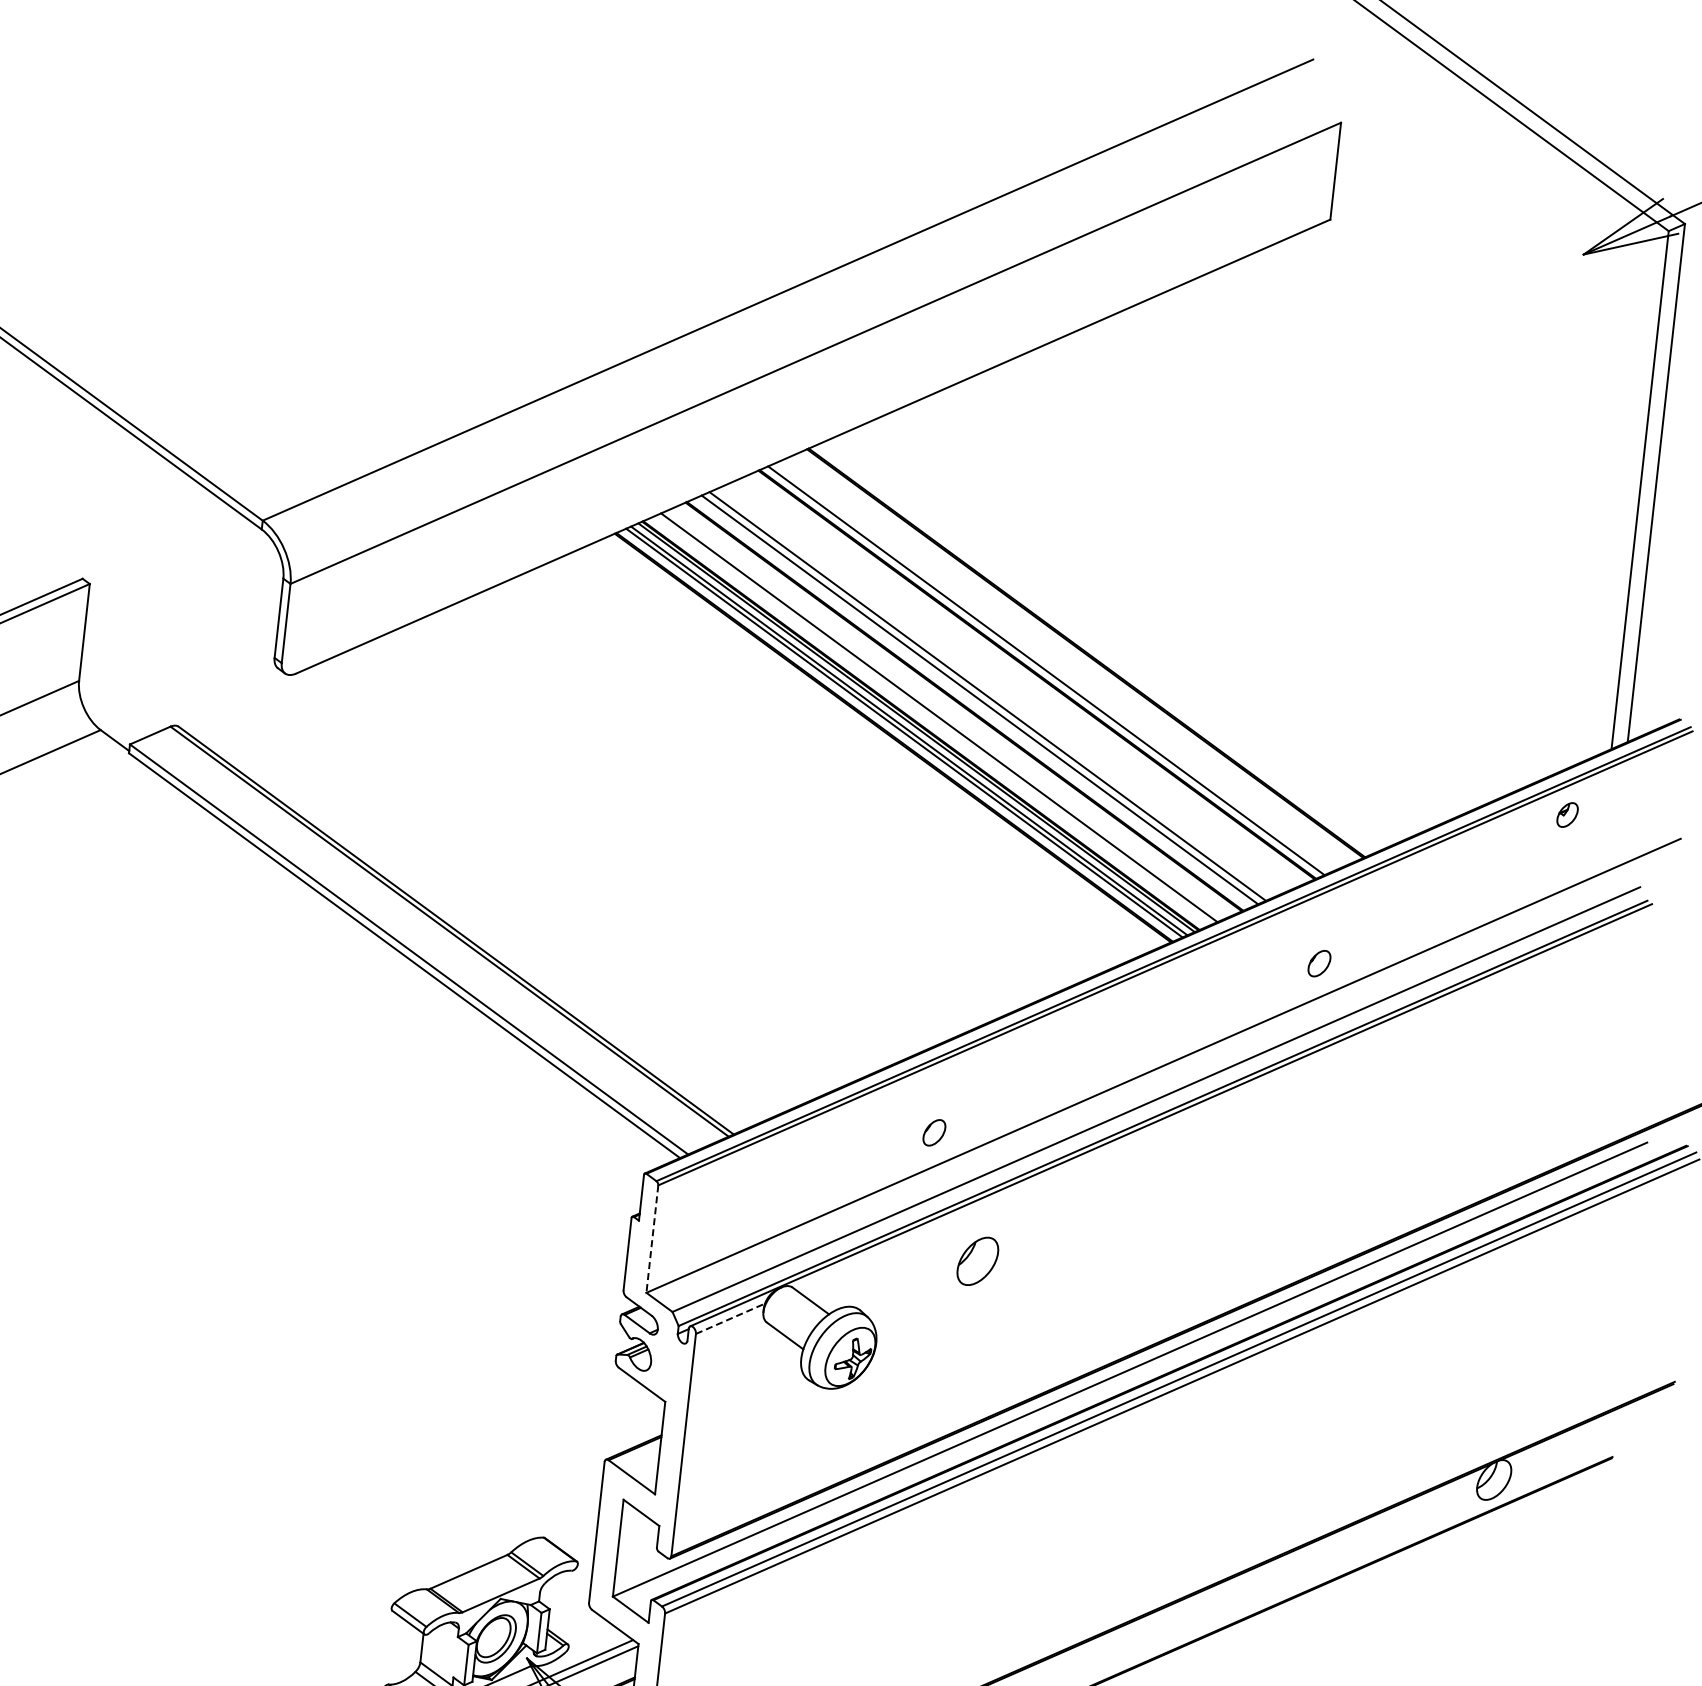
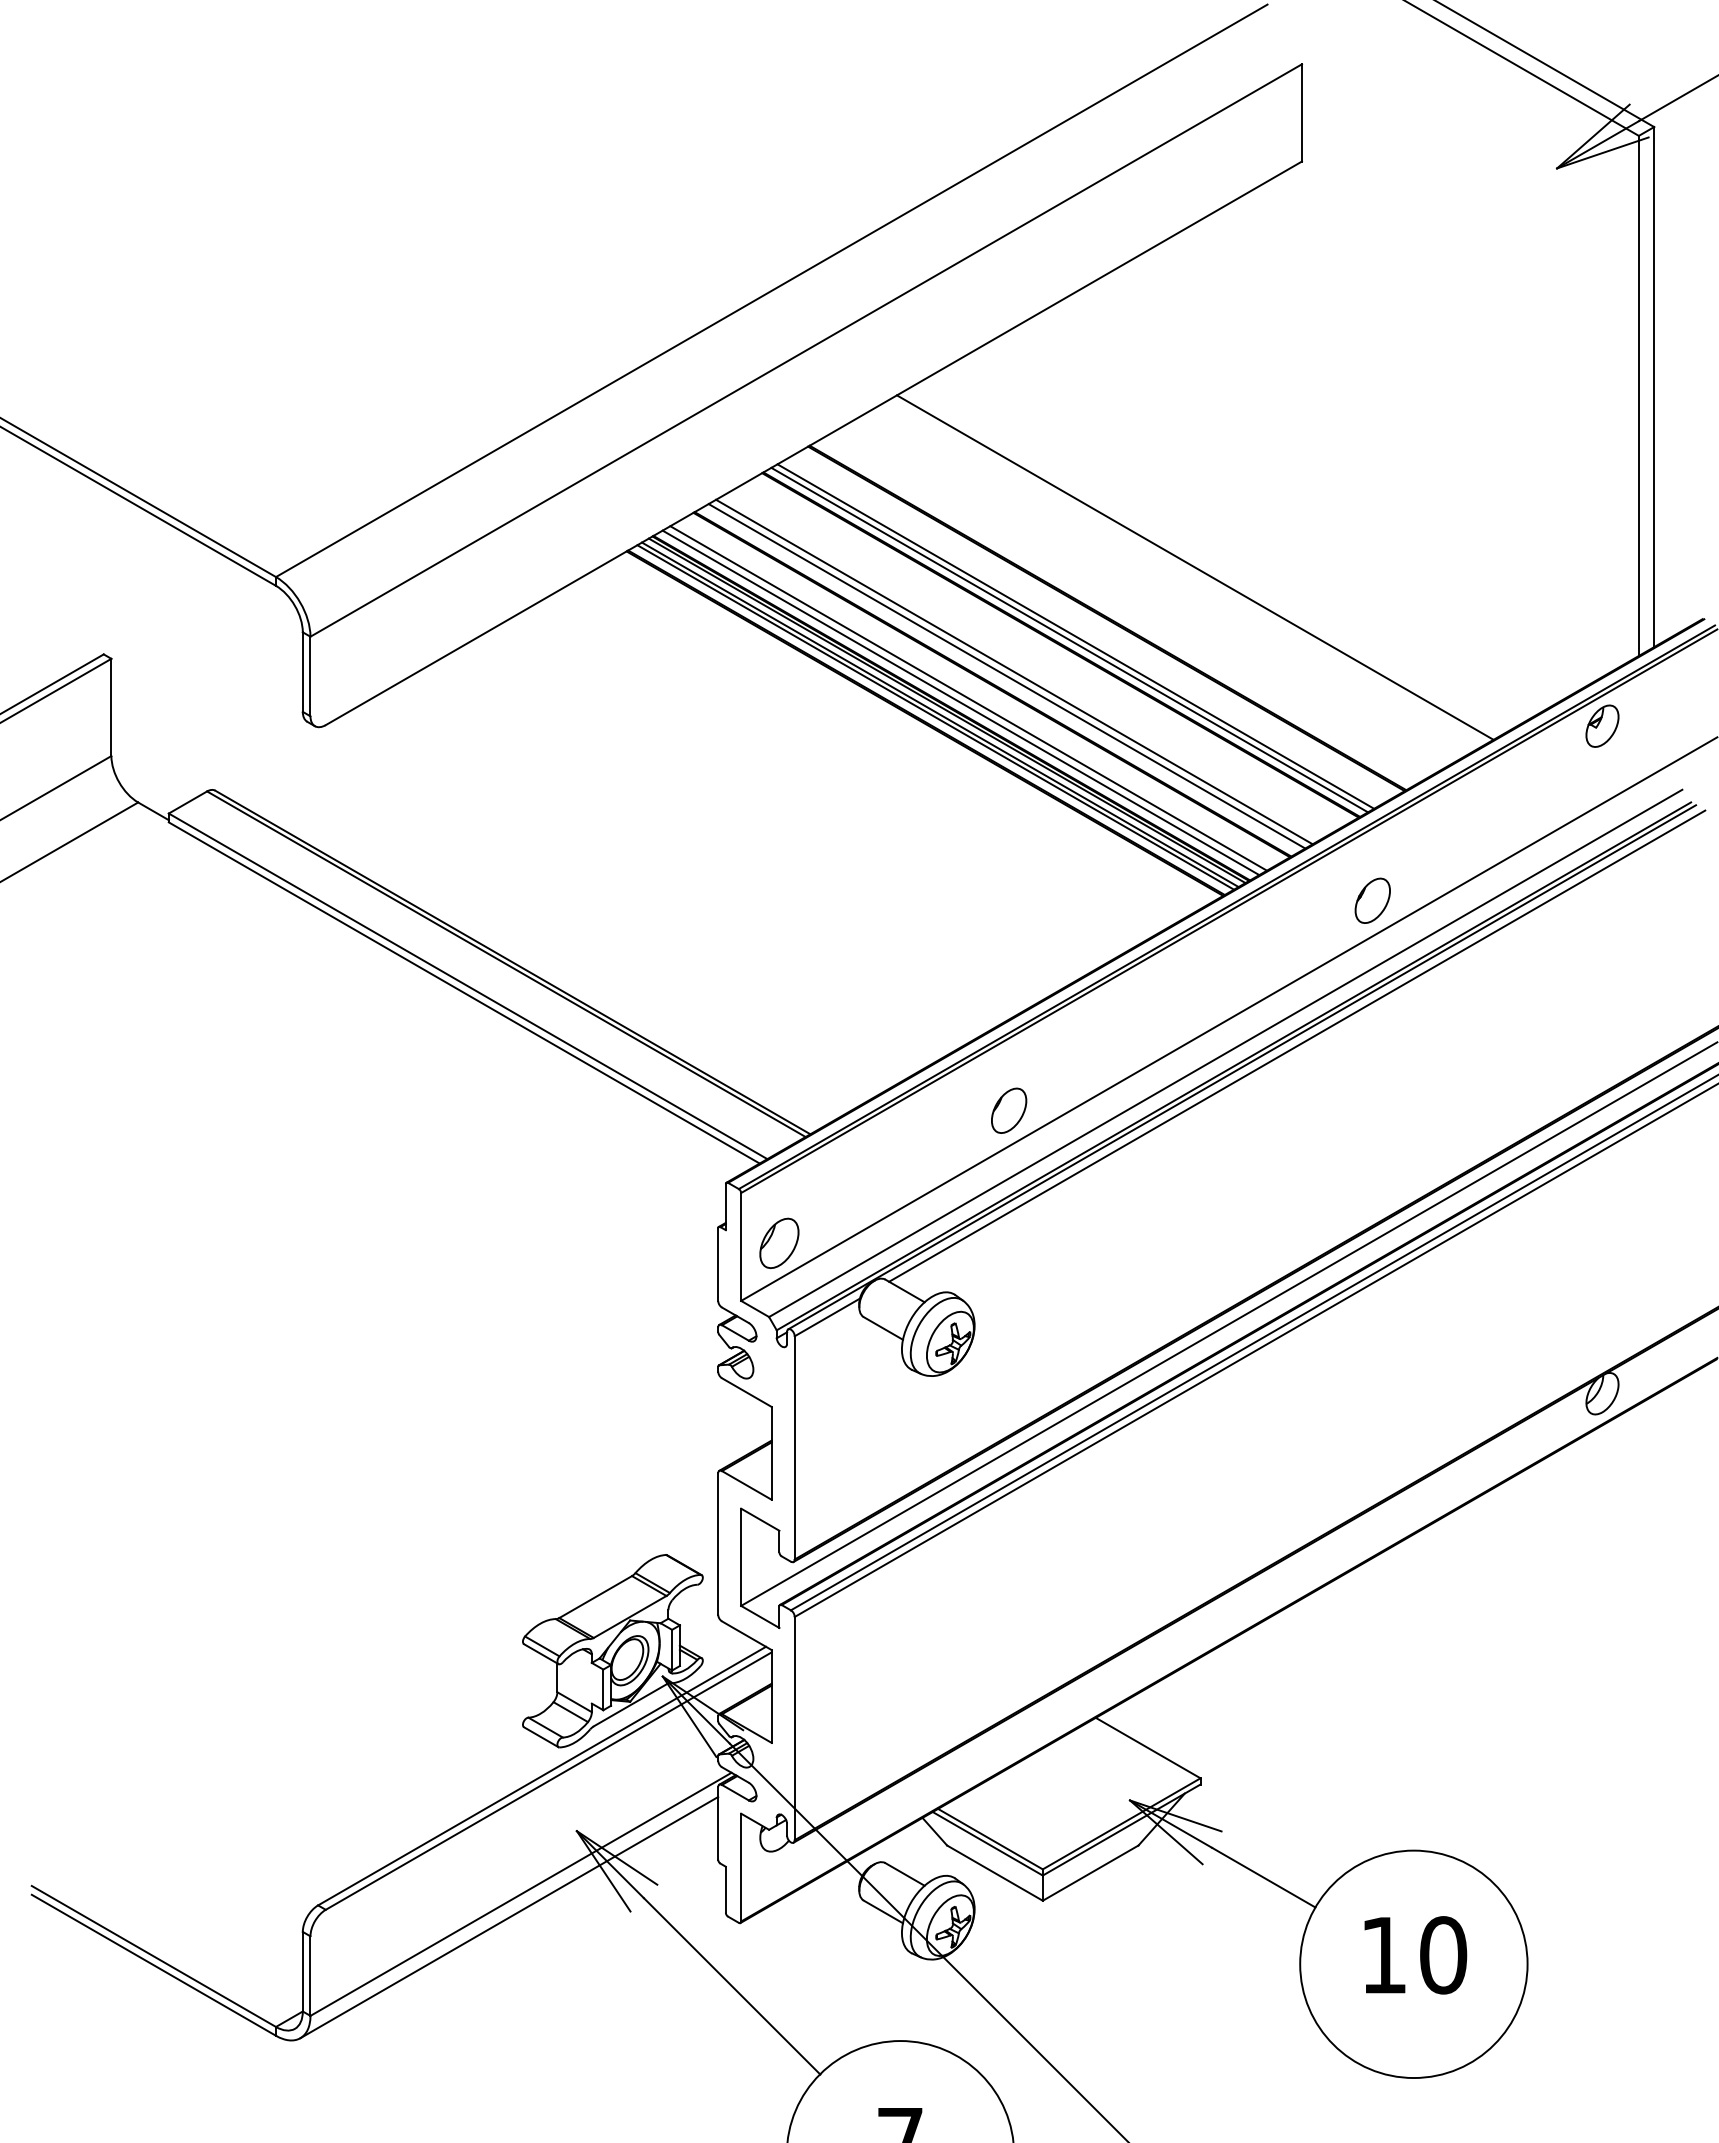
line: (1178, 612) -> (1194, 567), added
line: (1052, 667) -> (1075, 636), added
line: (930, 720) -> (960, 702), added
part: (1567, 814) -> (1602, 725), size x1.67
part: (1319, 963) -> (1372, 900), size x1.67
line: (1228, 1099) -> (1297, 1045), added
part: (934, 1132) -> (1009, 1110), size x1.67
line: (652, 1238) -> (741, 1246), dashed -> solid
part: (977, 1261) -> (779, 1243), moved
line: (730, 1318) -> (827, 1317), dashed -> solid

